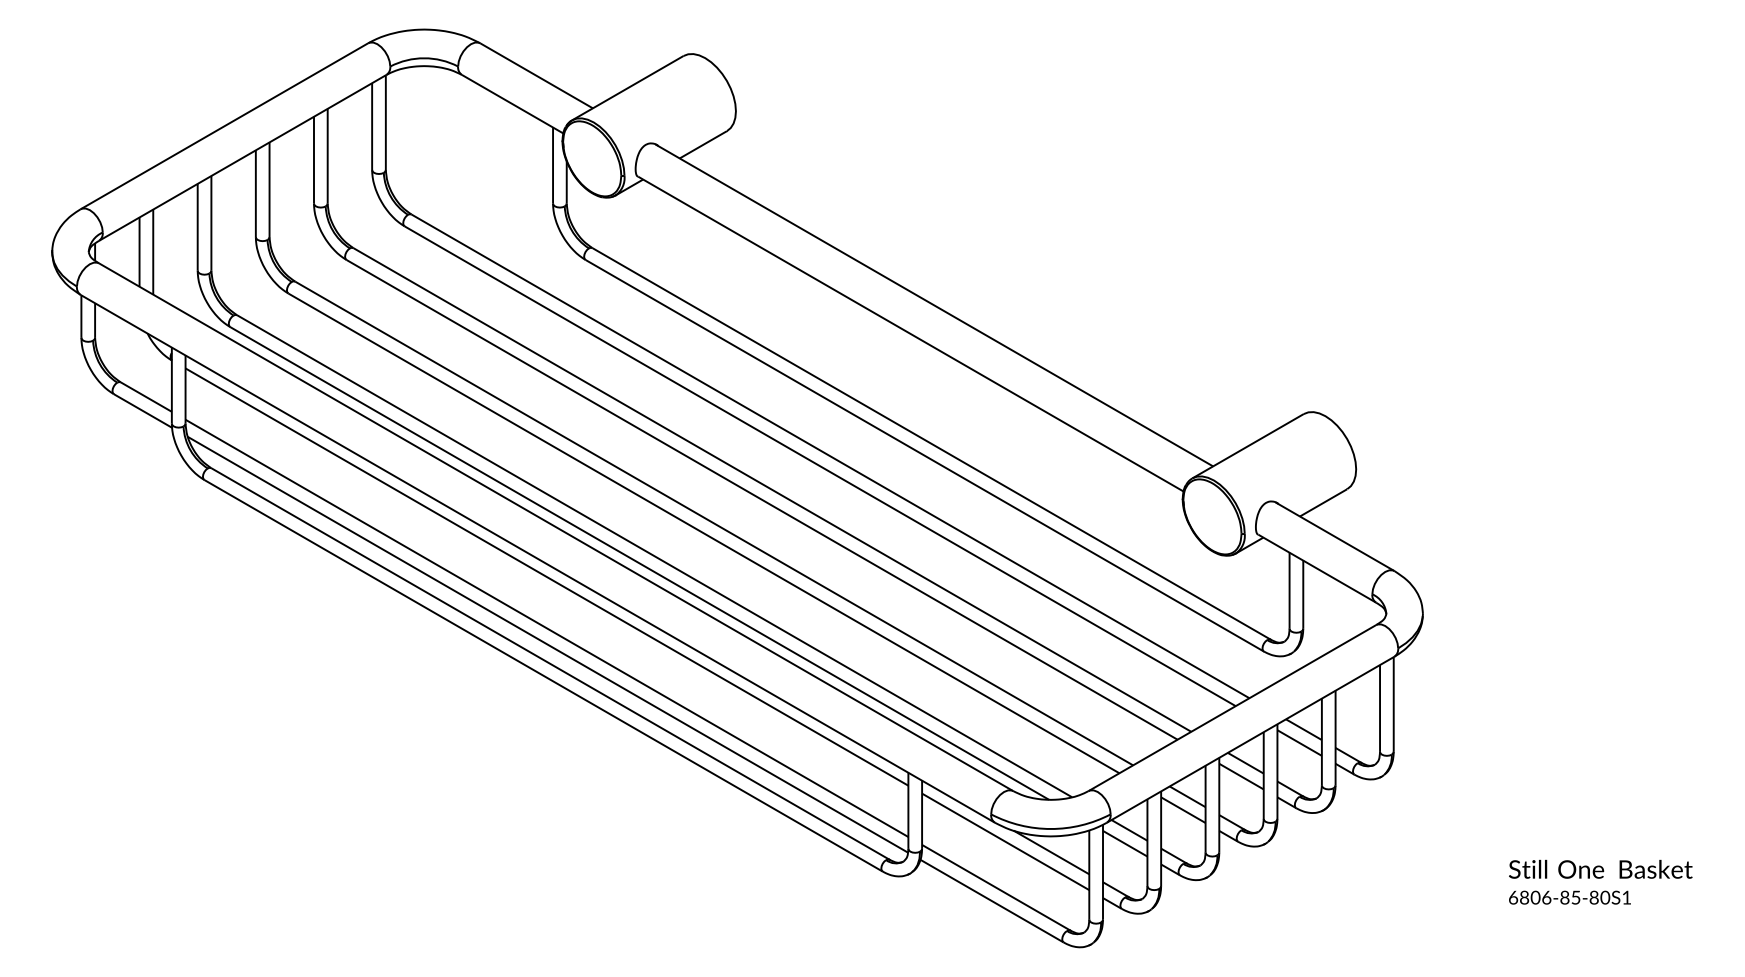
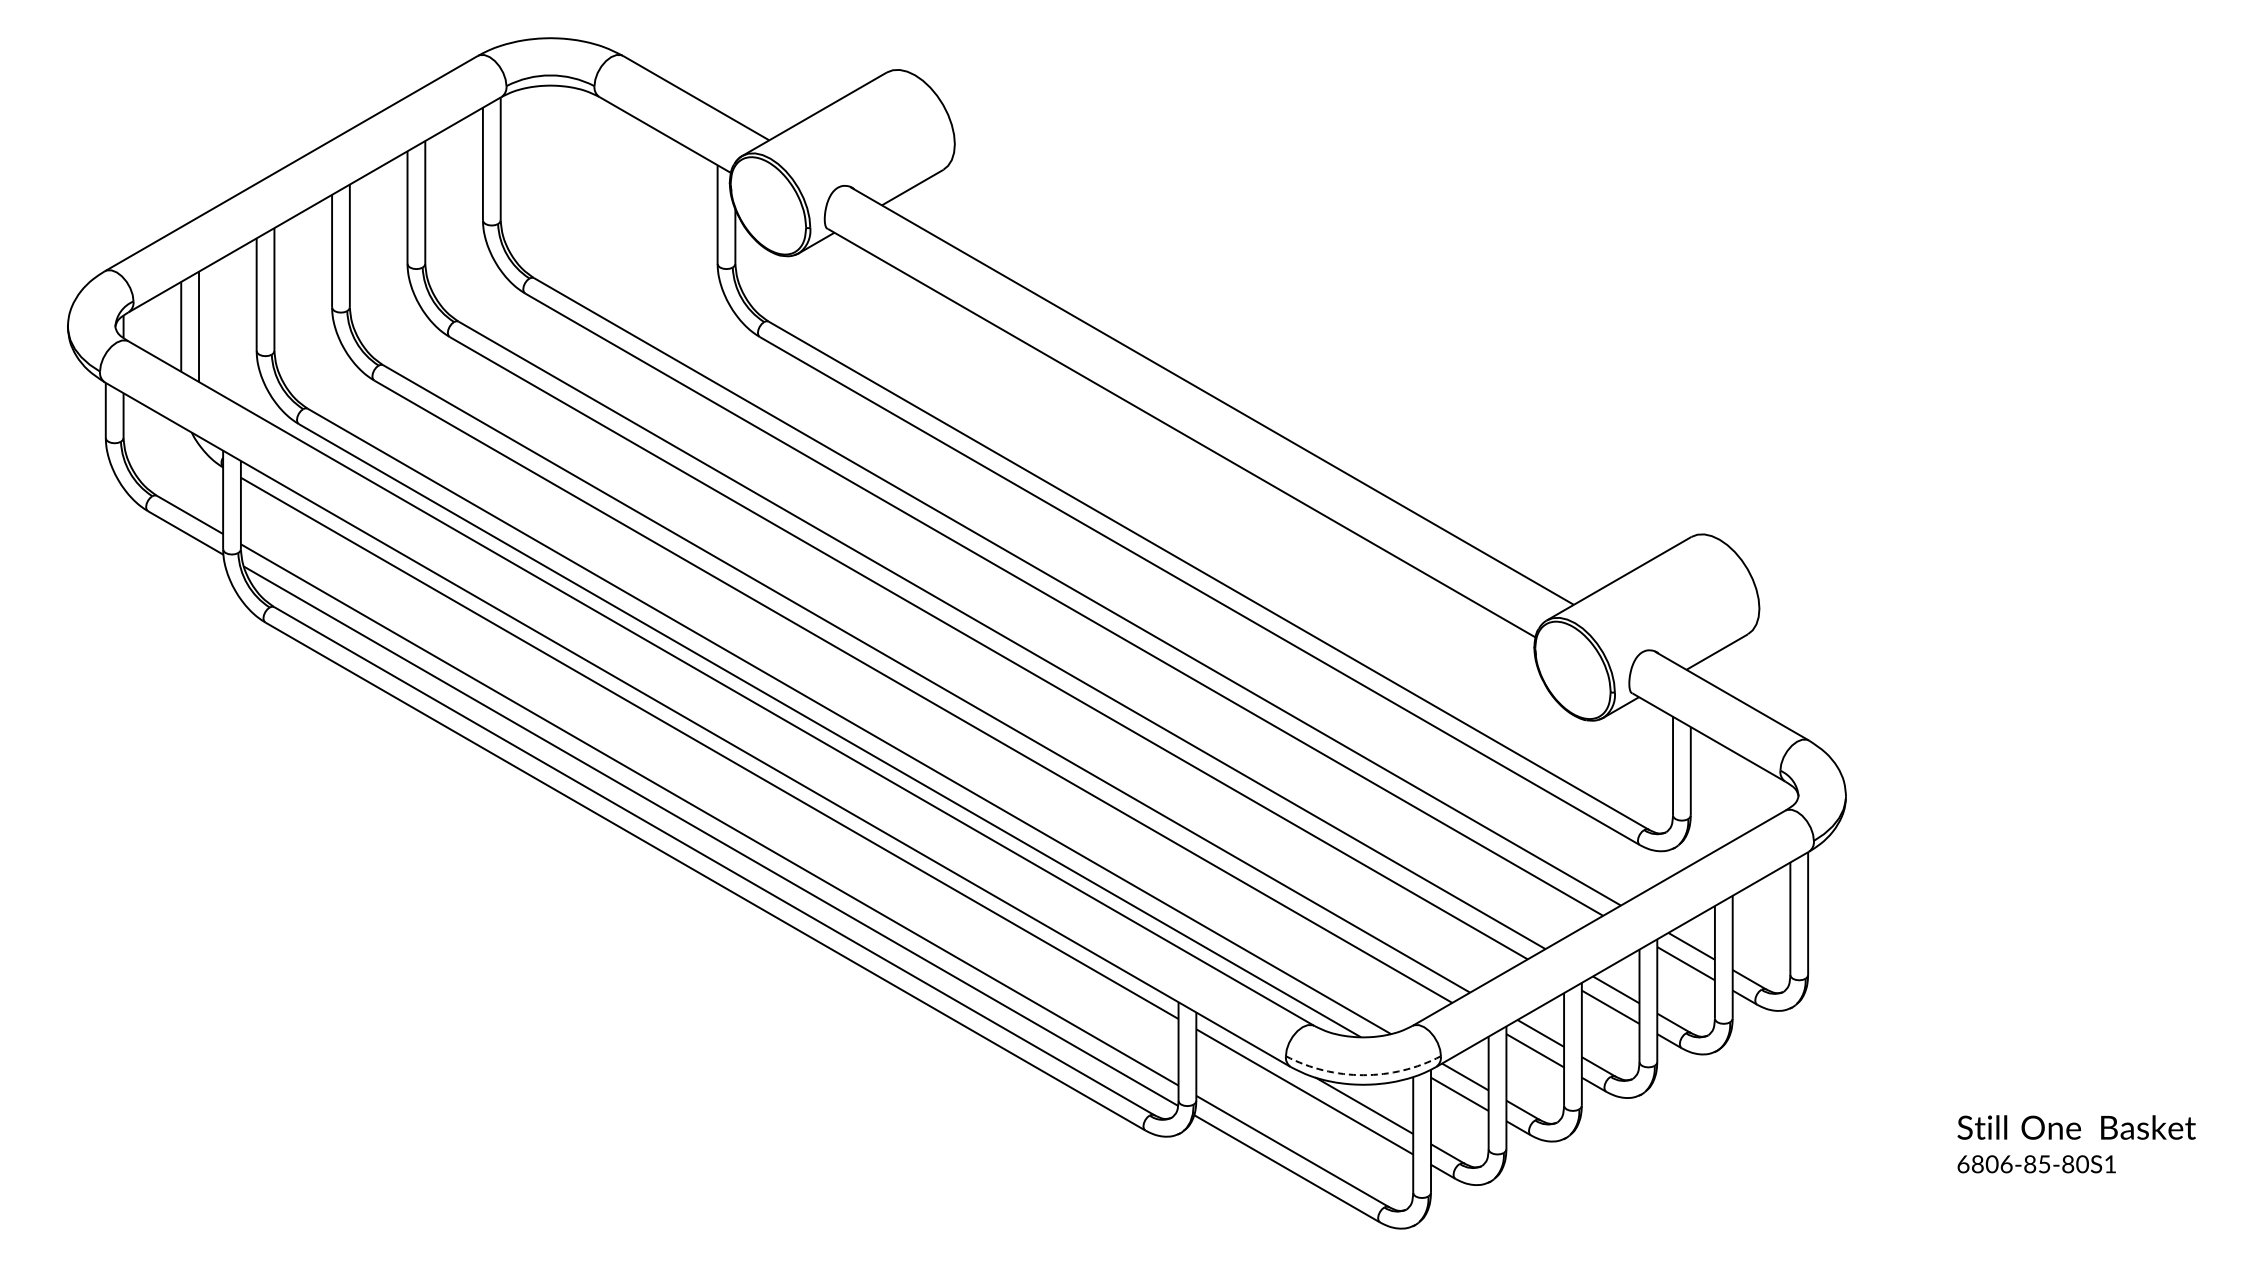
arc: (1050, 829) -> (1363, 1075), solid -> dashed

